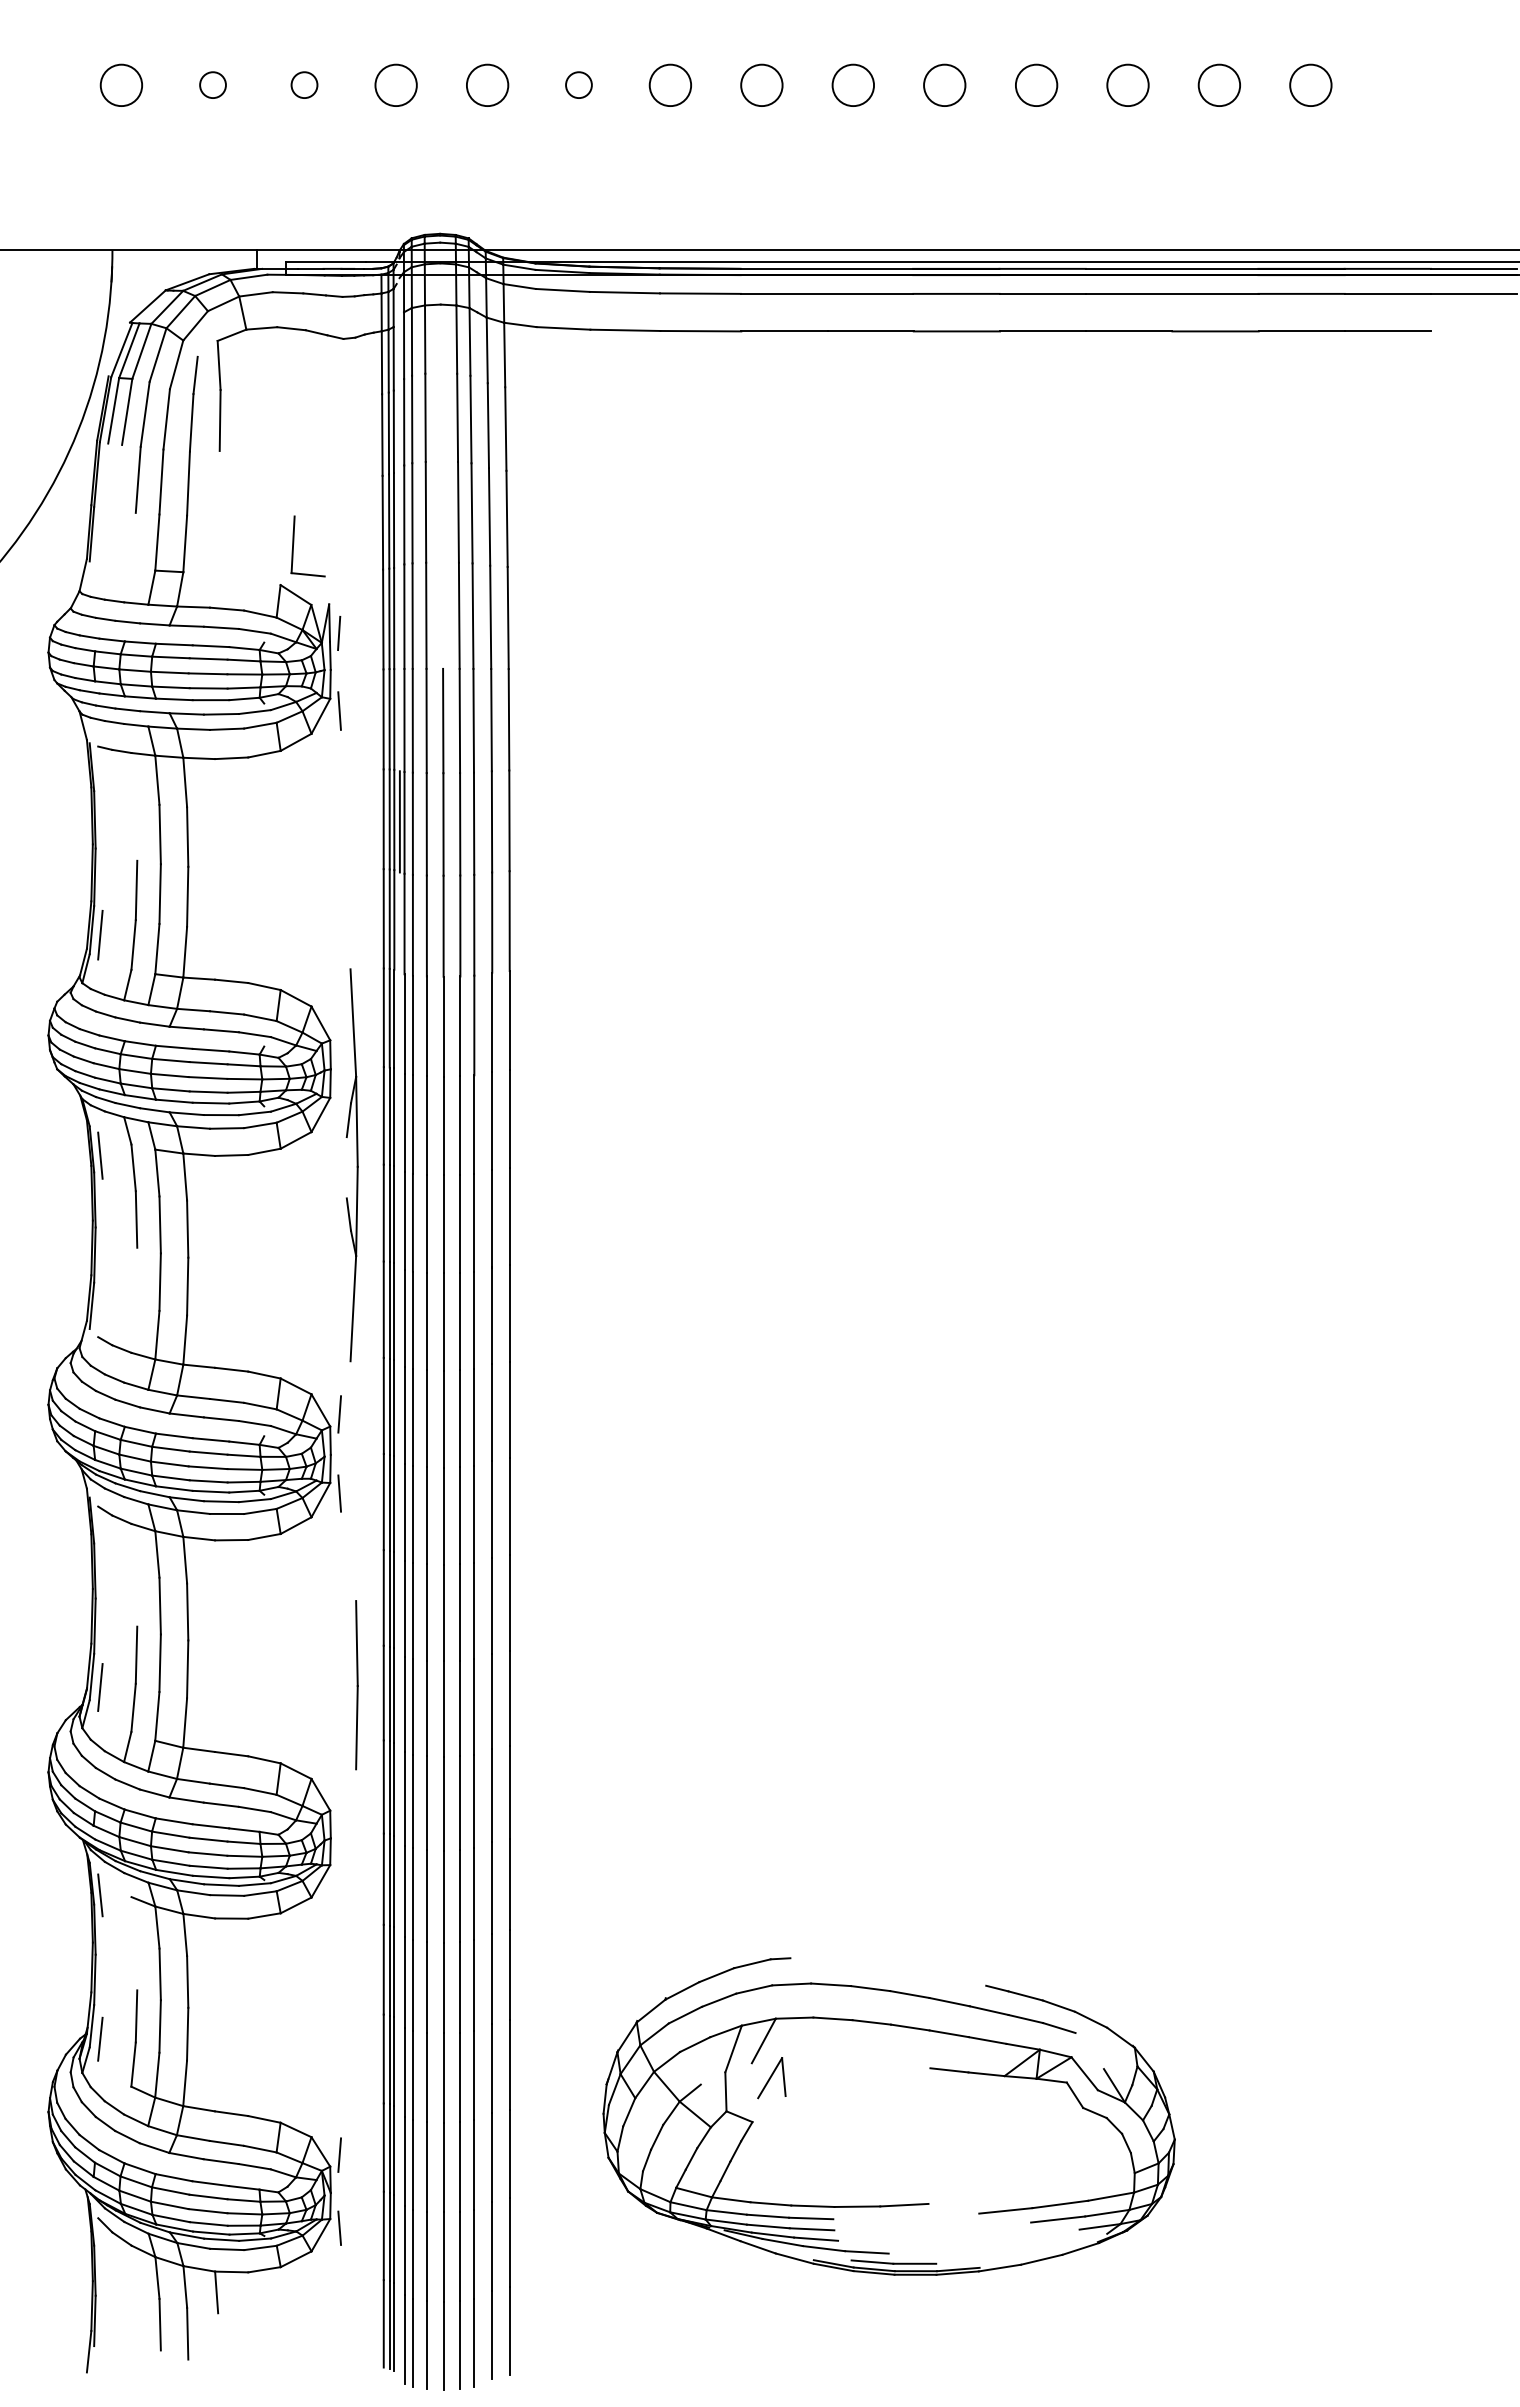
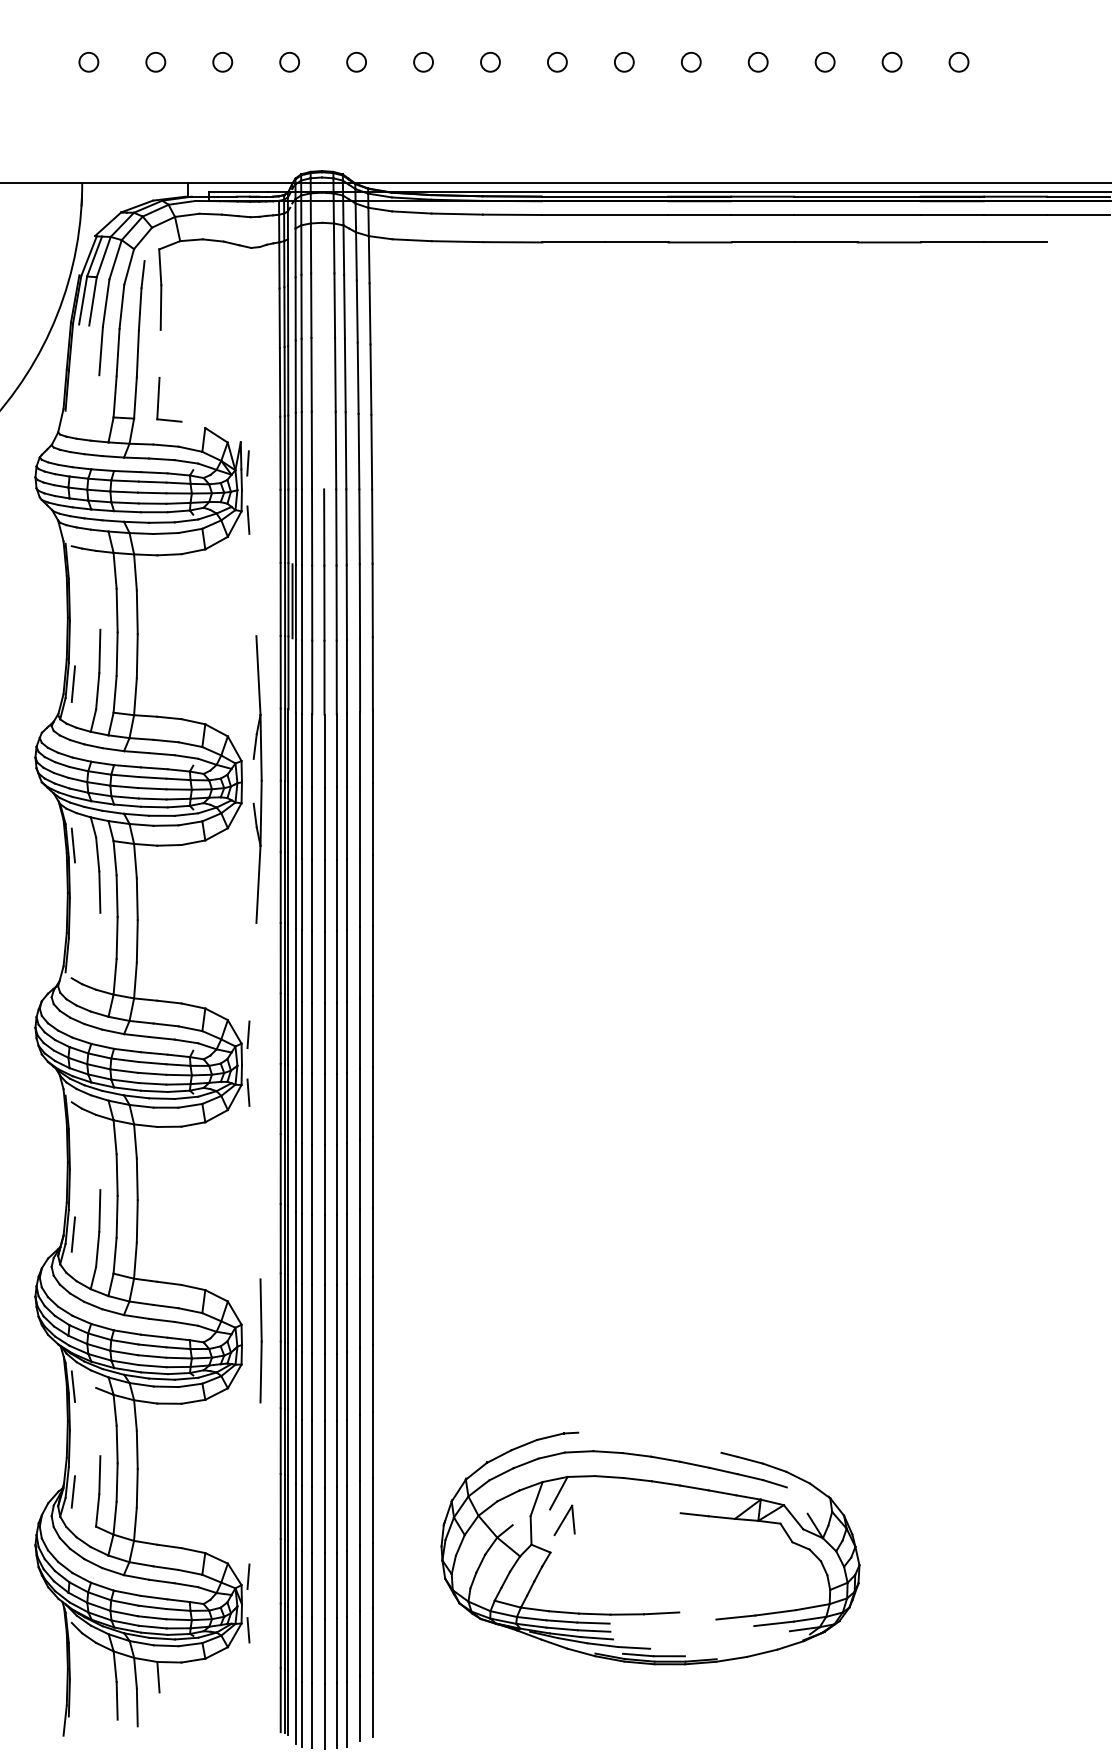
circle: (121, 84) -> (88, 61), size x0.62
circle: (395, 84) -> (289, 61), size x0.62
circle: (487, 84) -> (356, 61), size x0.62
circle: (670, 84) -> (490, 61), size x0.62
circle: (762, 84) -> (557, 61), size x0.62
circle: (853, 84) -> (624, 61), size x0.62
circle: (945, 84) -> (691, 61), size x0.62
circle: (1035, 84) -> (757, 61), size x0.62
circle: (1126, 84) -> (824, 61), size x0.62
circle: (1218, 84) -> (891, 61), size x0.62
circle: (1310, 84) -> (958, 61), size x0.62
part: (294, 546) -> (159, 399), moved
part: (352, 1165) -> (257, 779), moved
line: (356, 1684) -> (260, 1340), moved

